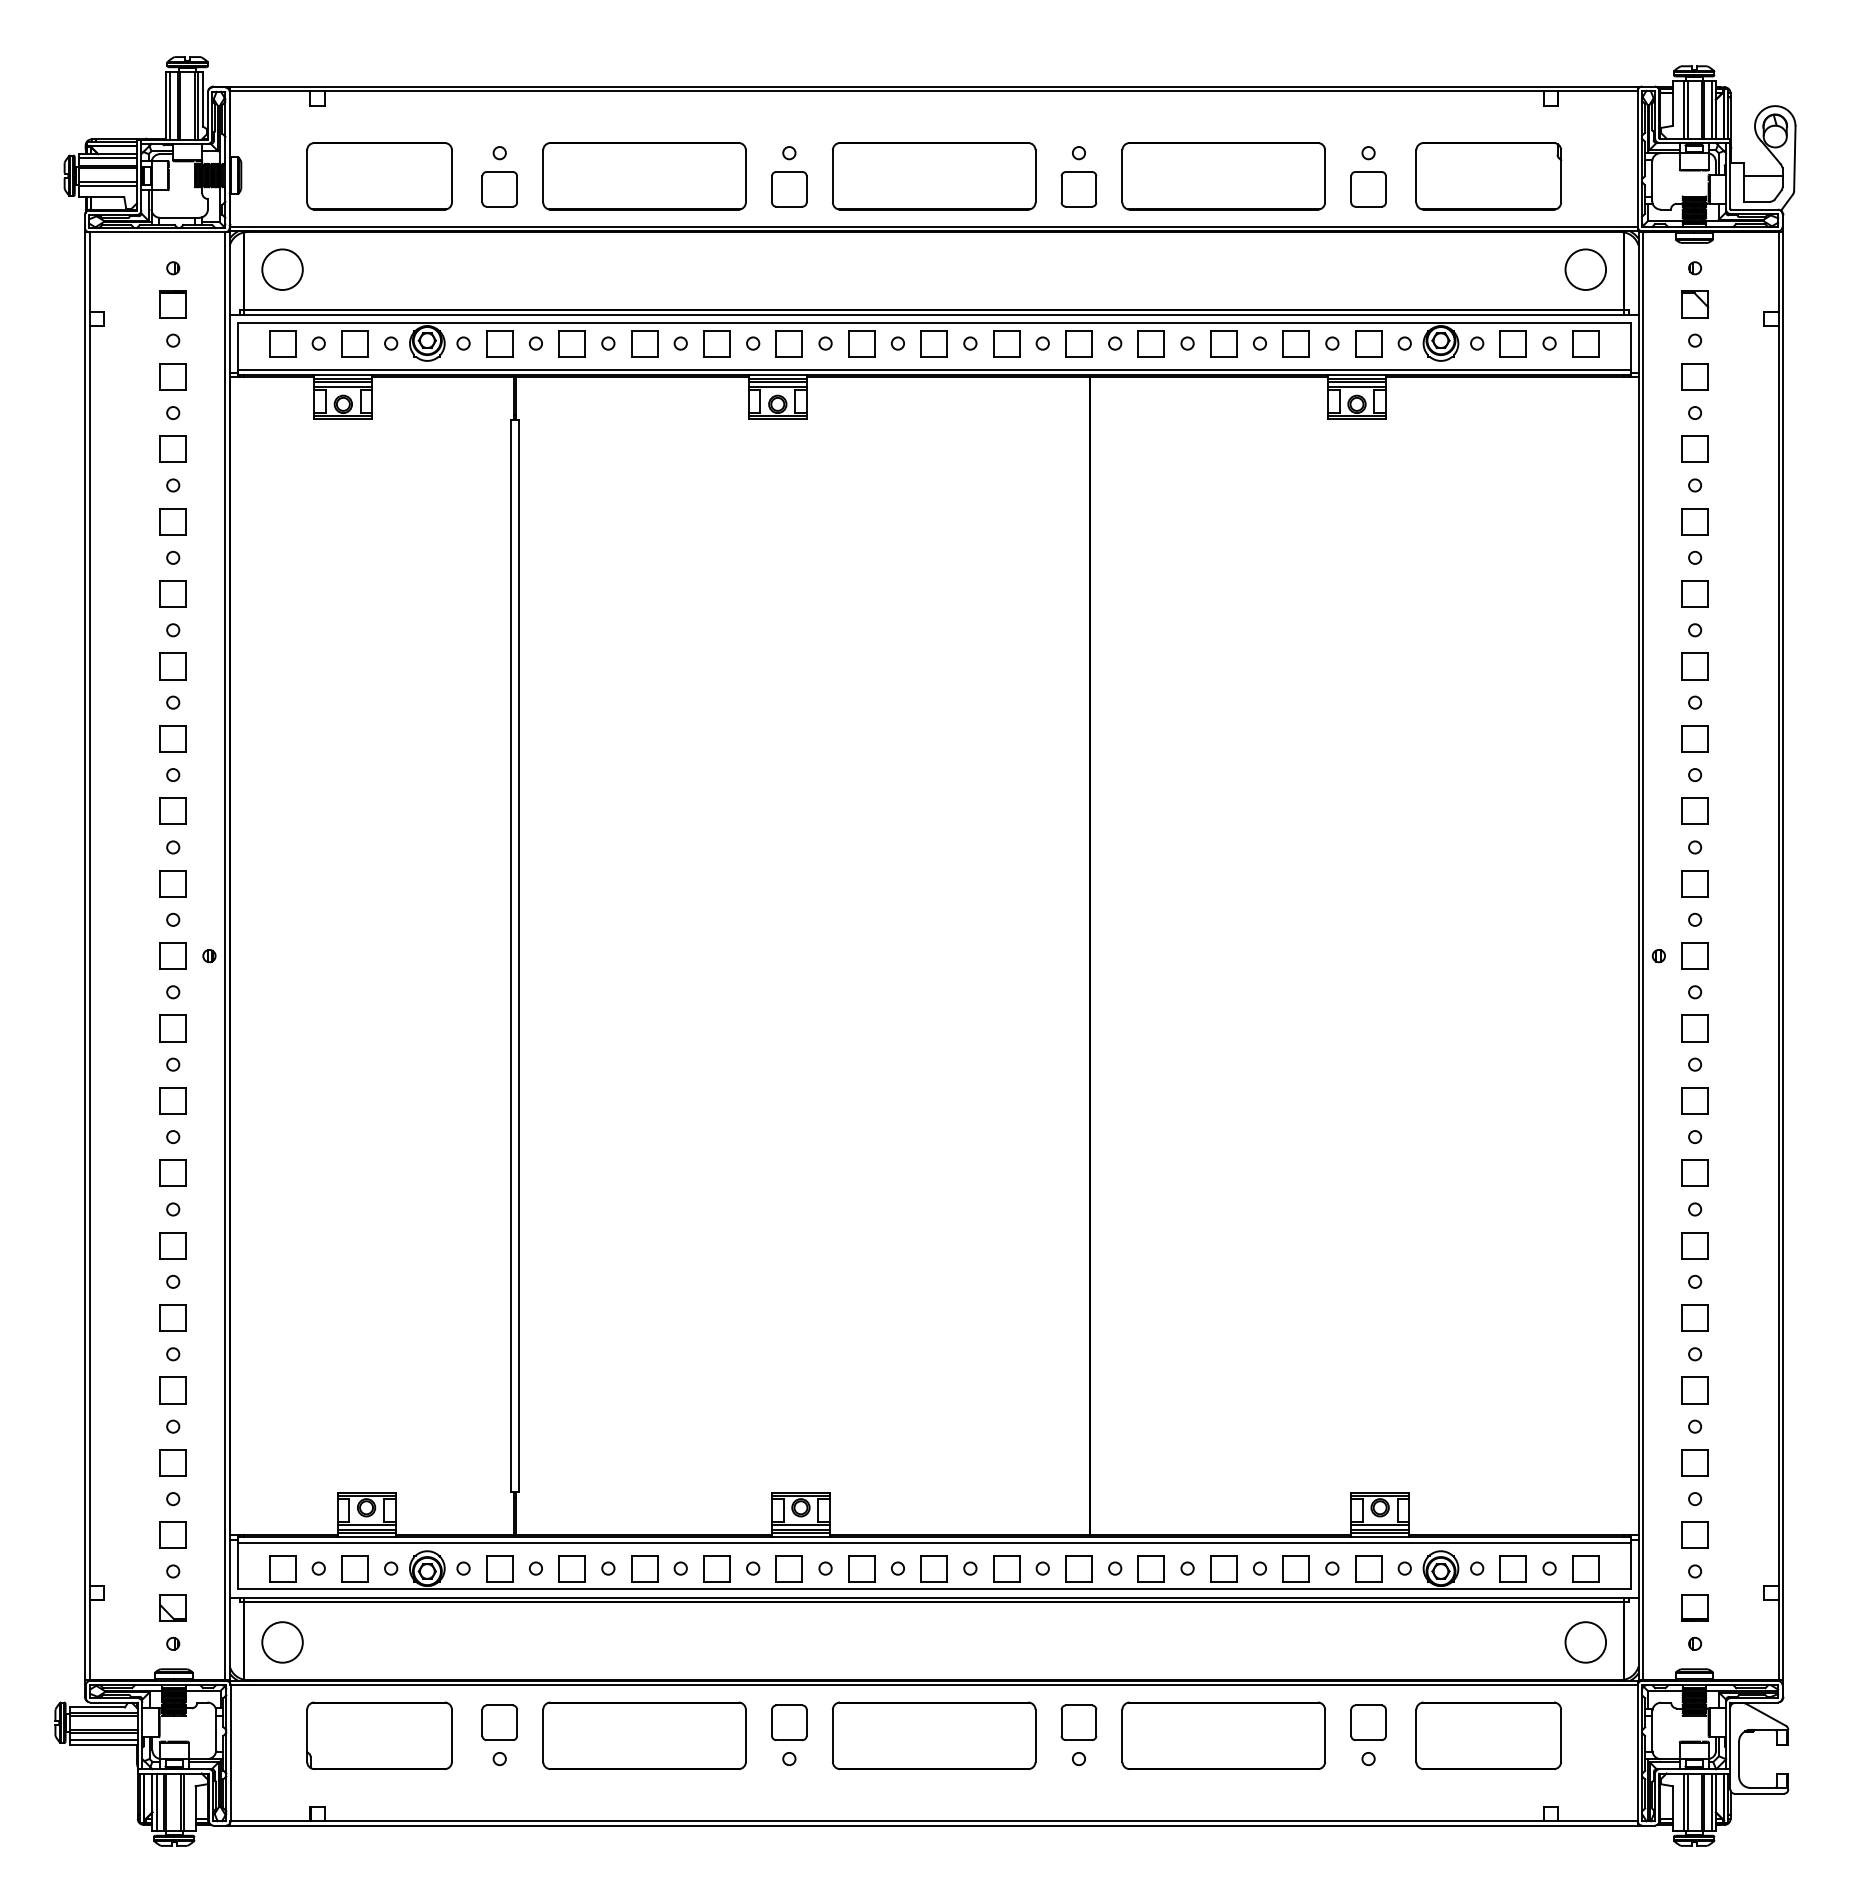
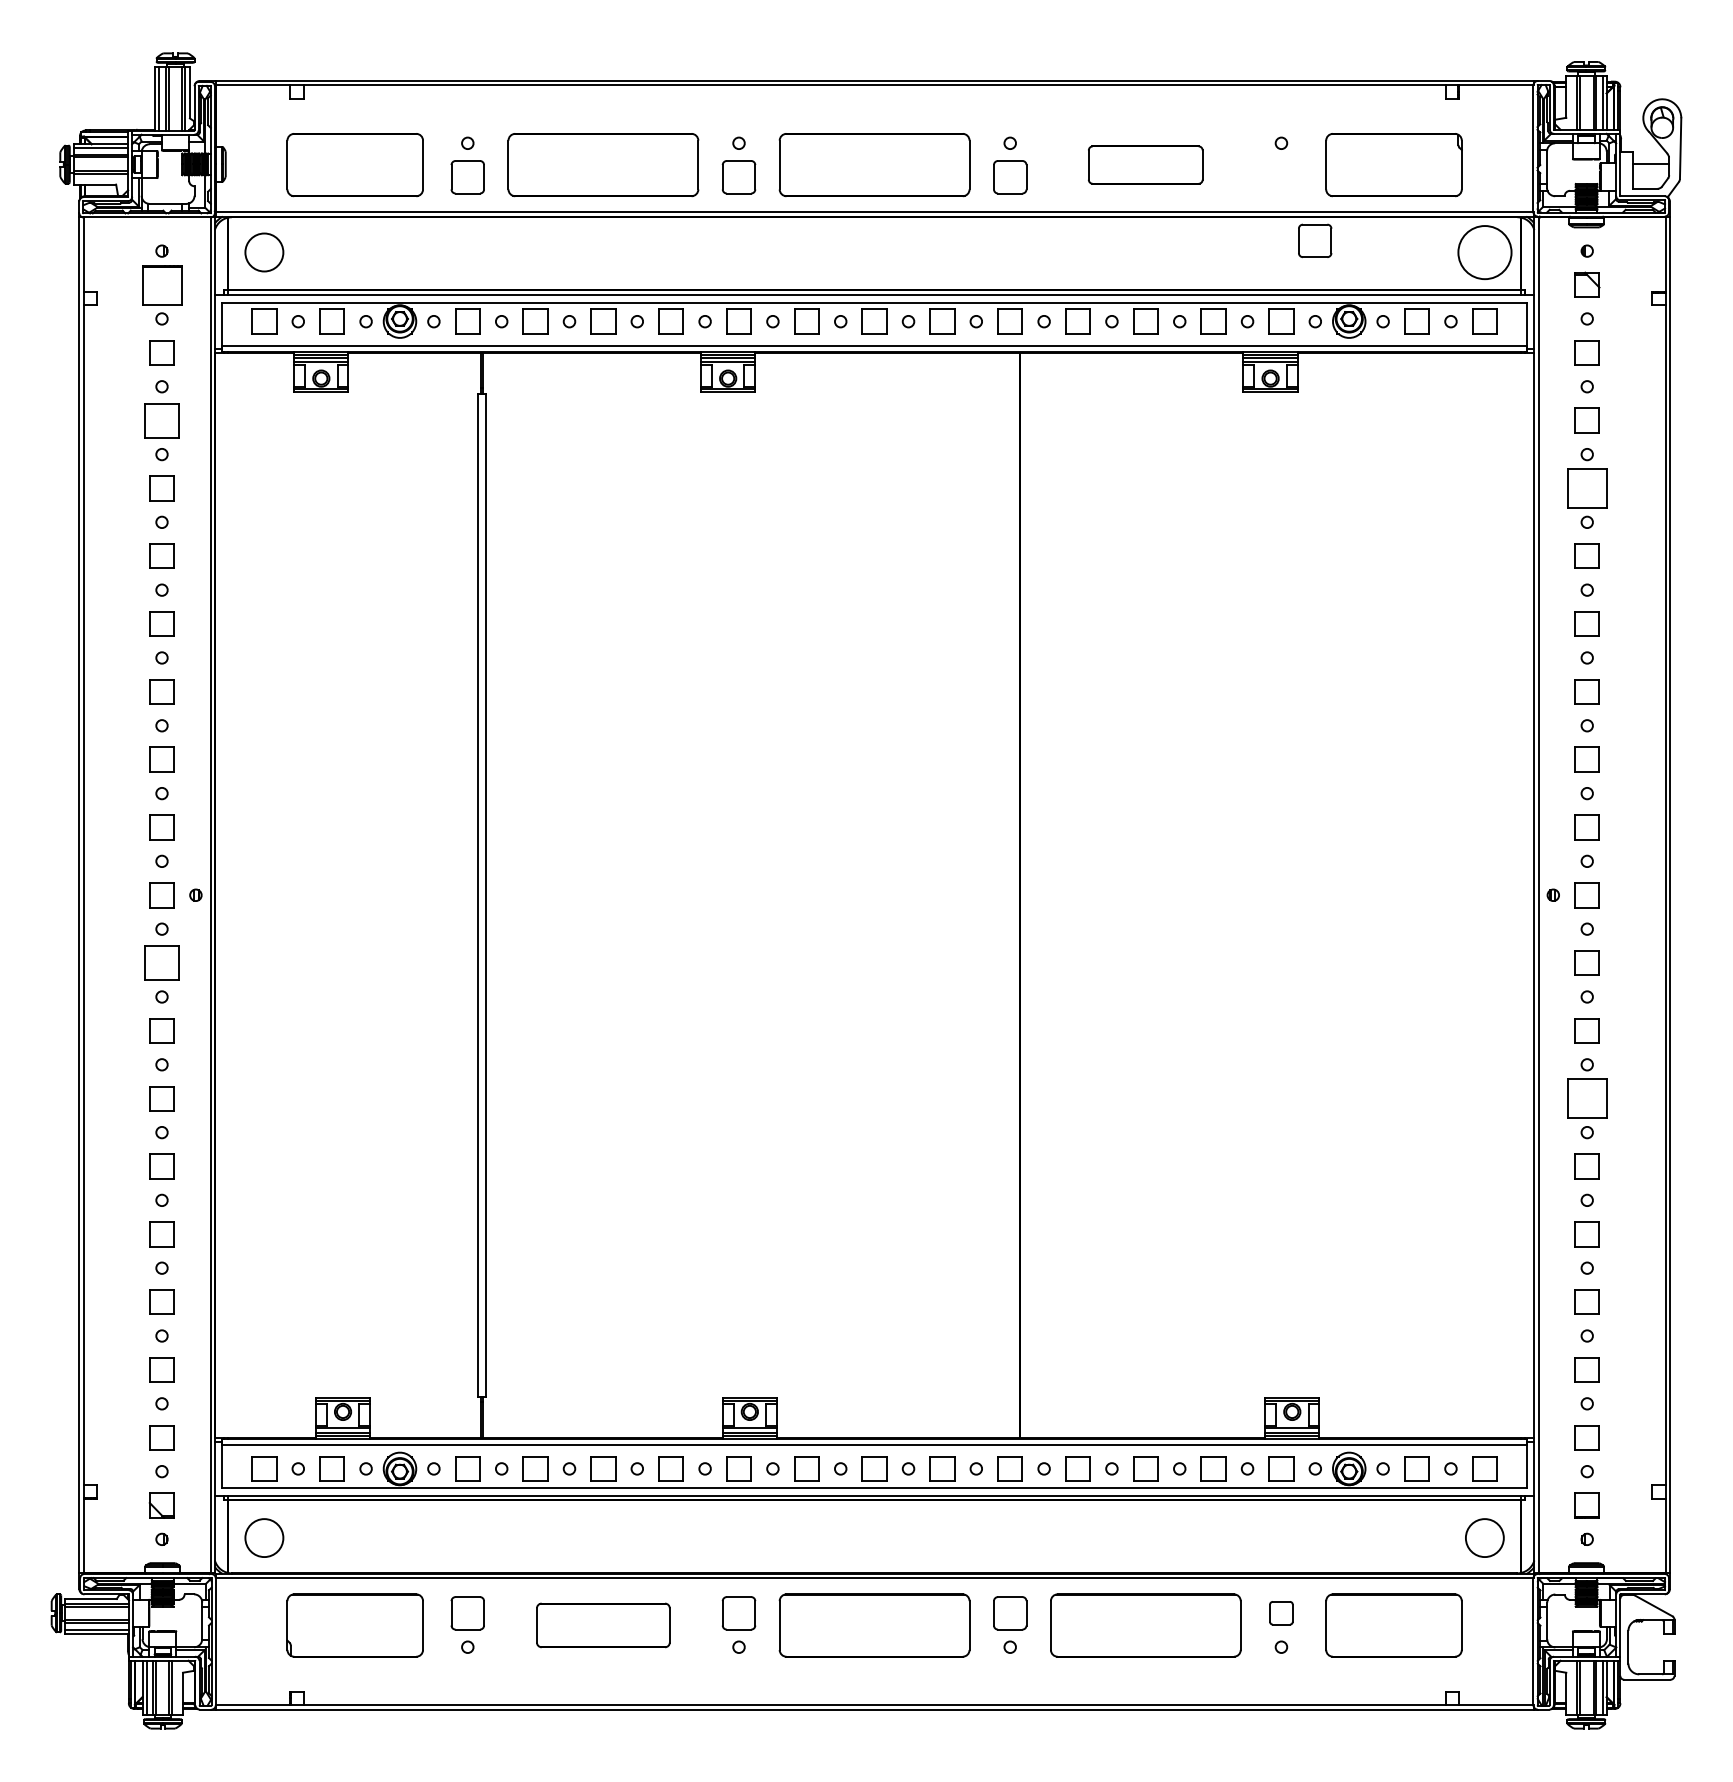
part: (1223, 176) -> (1145, 165), size x0.6
part: (1368, 189) -> (1315, 241), moved
circle: (1585, 269) -> (1484, 252), size x1.4
part: (172, 304) -> (161, 285), size x1.6
part: (172, 448) -> (161, 419), size x1.4
part: (1694, 521) -> (1586, 488), size x1.6
part: (172, 1028) -> (161, 963), size x1.4
part: (1694, 1172) -> (1586, 1097), size x1.6
part: (1368, 1722) -> (1281, 1613), size x0.7
part: (644, 1735) -> (603, 1625), size x0.7

